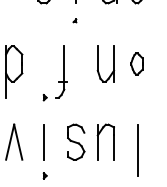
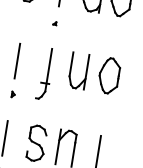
line: (43, 63) -> (17, 60), added
part: (136, 63) -> (108, 75), size x1.67
part: (61, 71) -> (45, 73), moved

